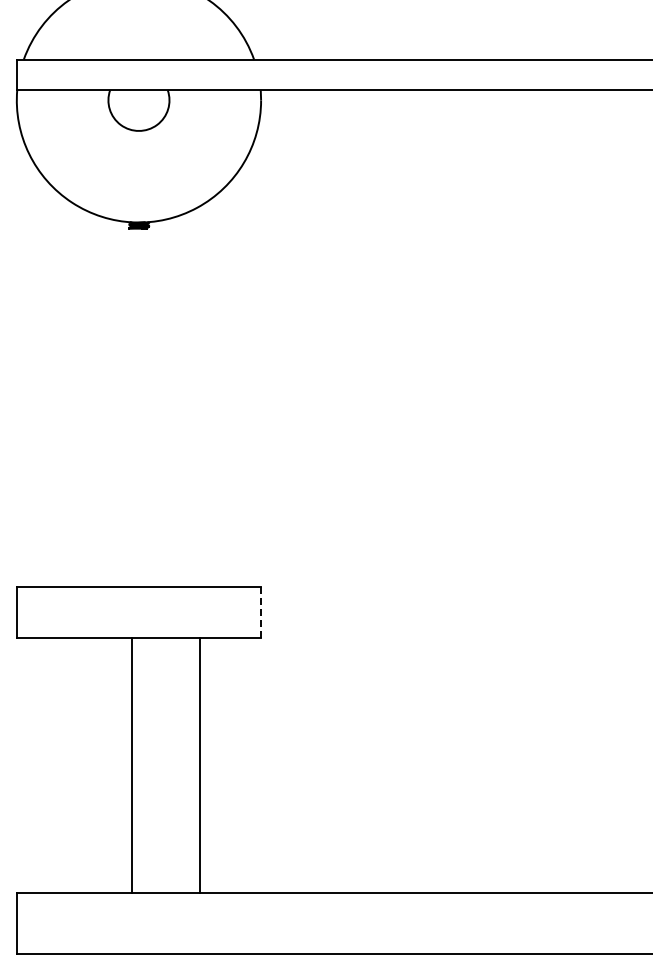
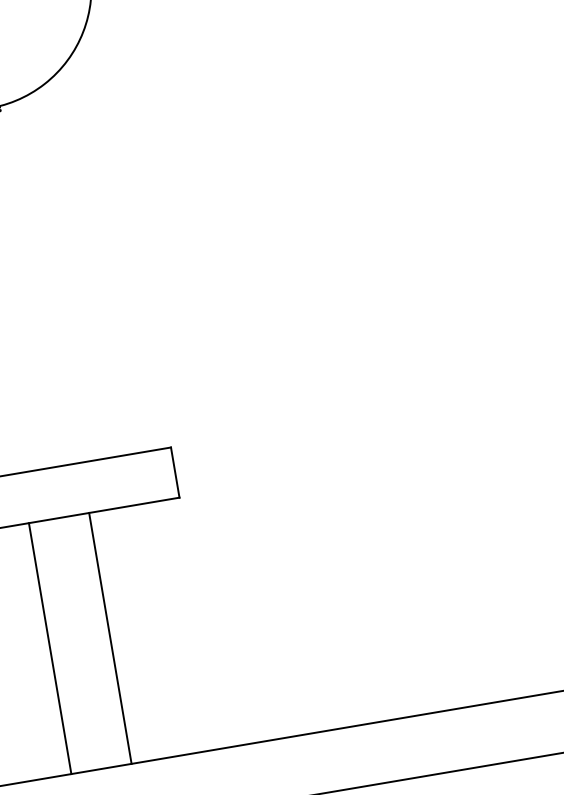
line: (261, 612) -> (175, 472), dashed -> solid
line: (132, 765) -> (50, 648), moved
line: (199, 765) -> (110, 638), moved

